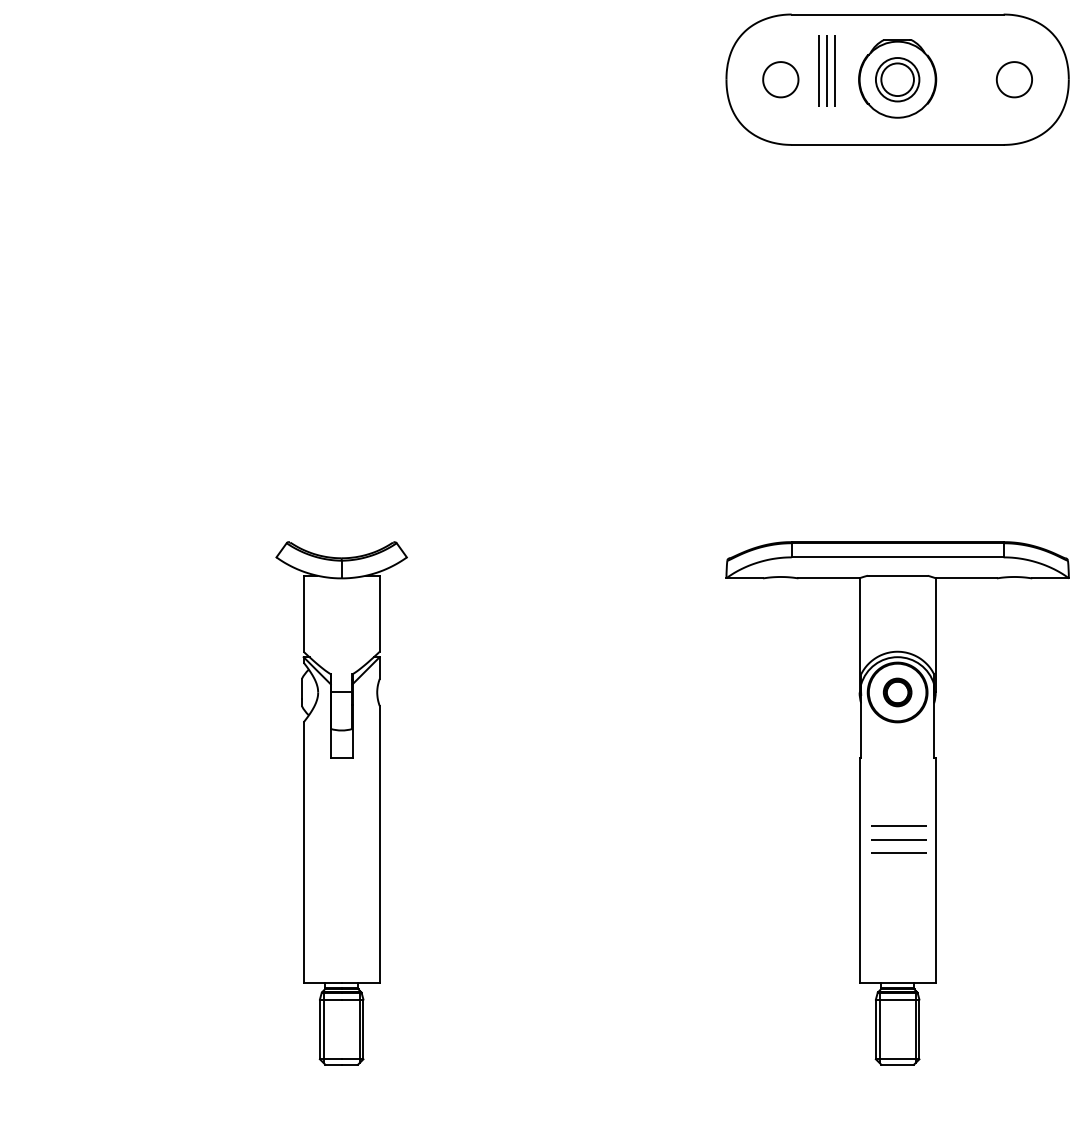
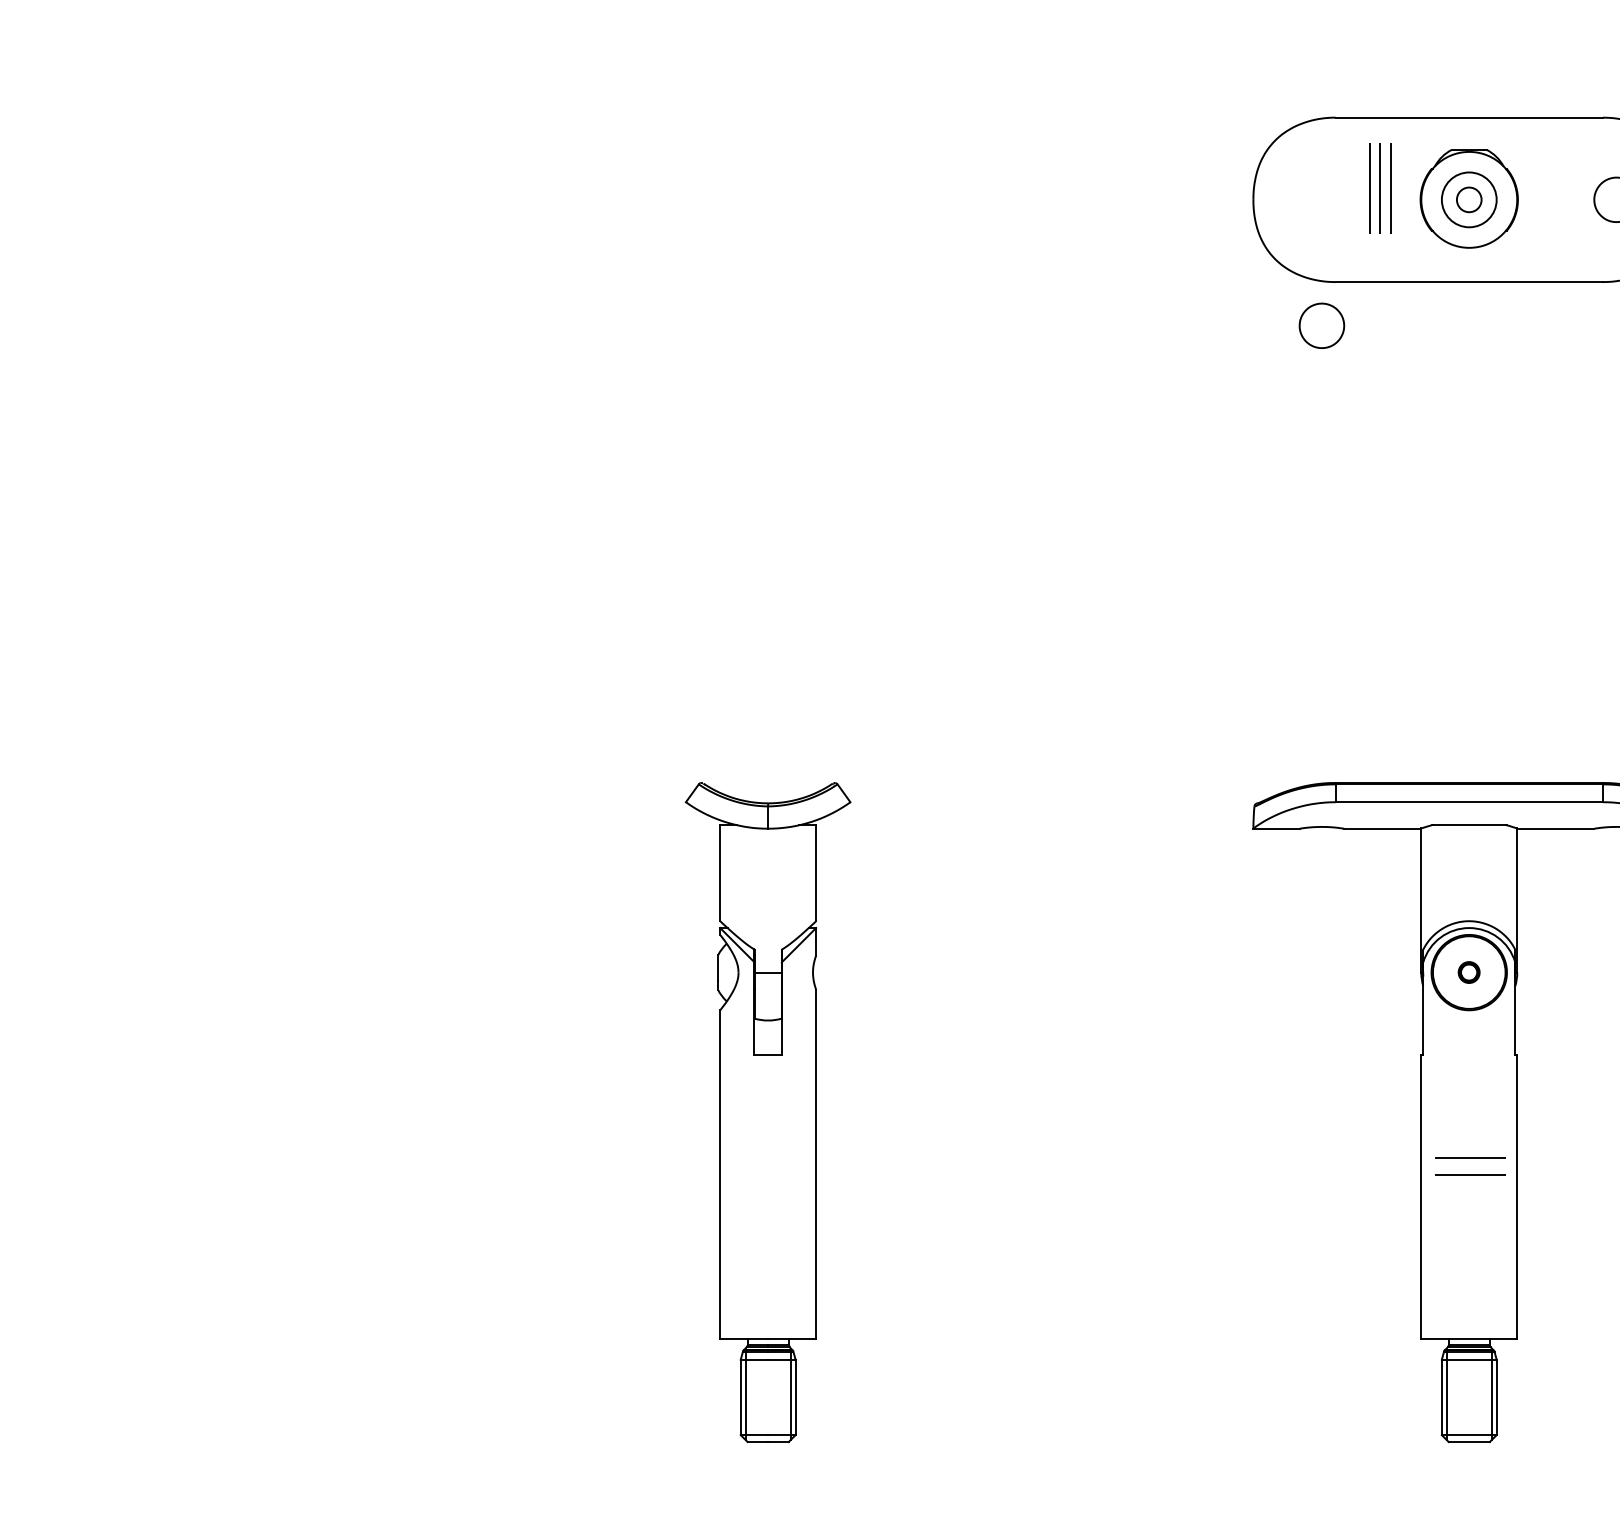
part: (780, 79) -> (1321, 325), moved
circle: (897, 79) -> (1468, 199), size x0.6
part: (897, 692) -> (1468, 972), size x0.6
line: (898, 825) -> (1470, 1140), removed

